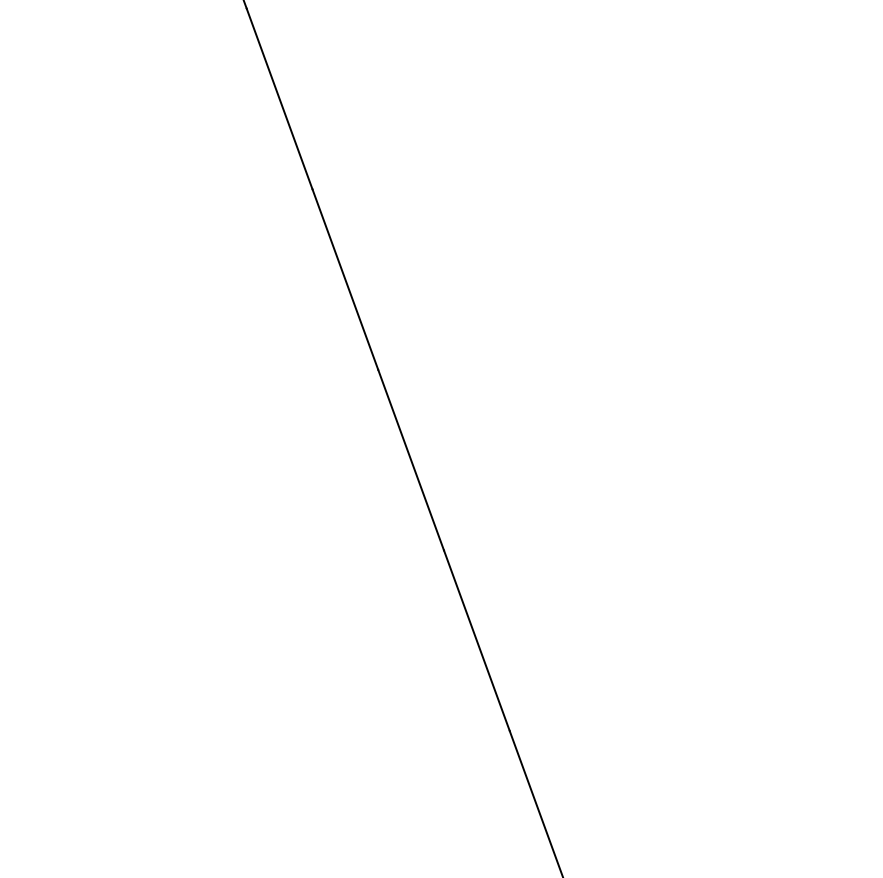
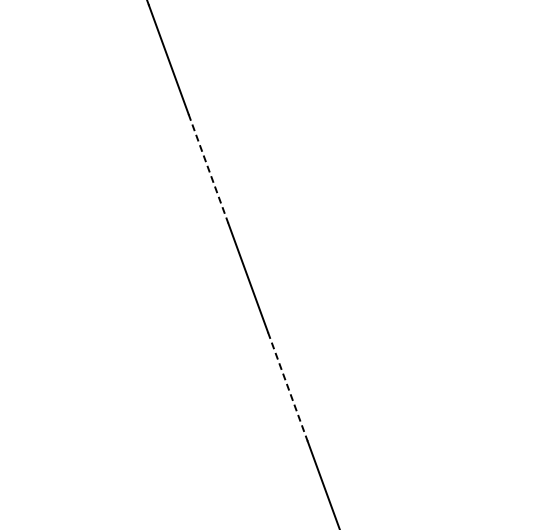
line: (345, 280) -> (208, 169), solid -> dashed
line: (477, 641) -> (288, 387), solid -> dashed

